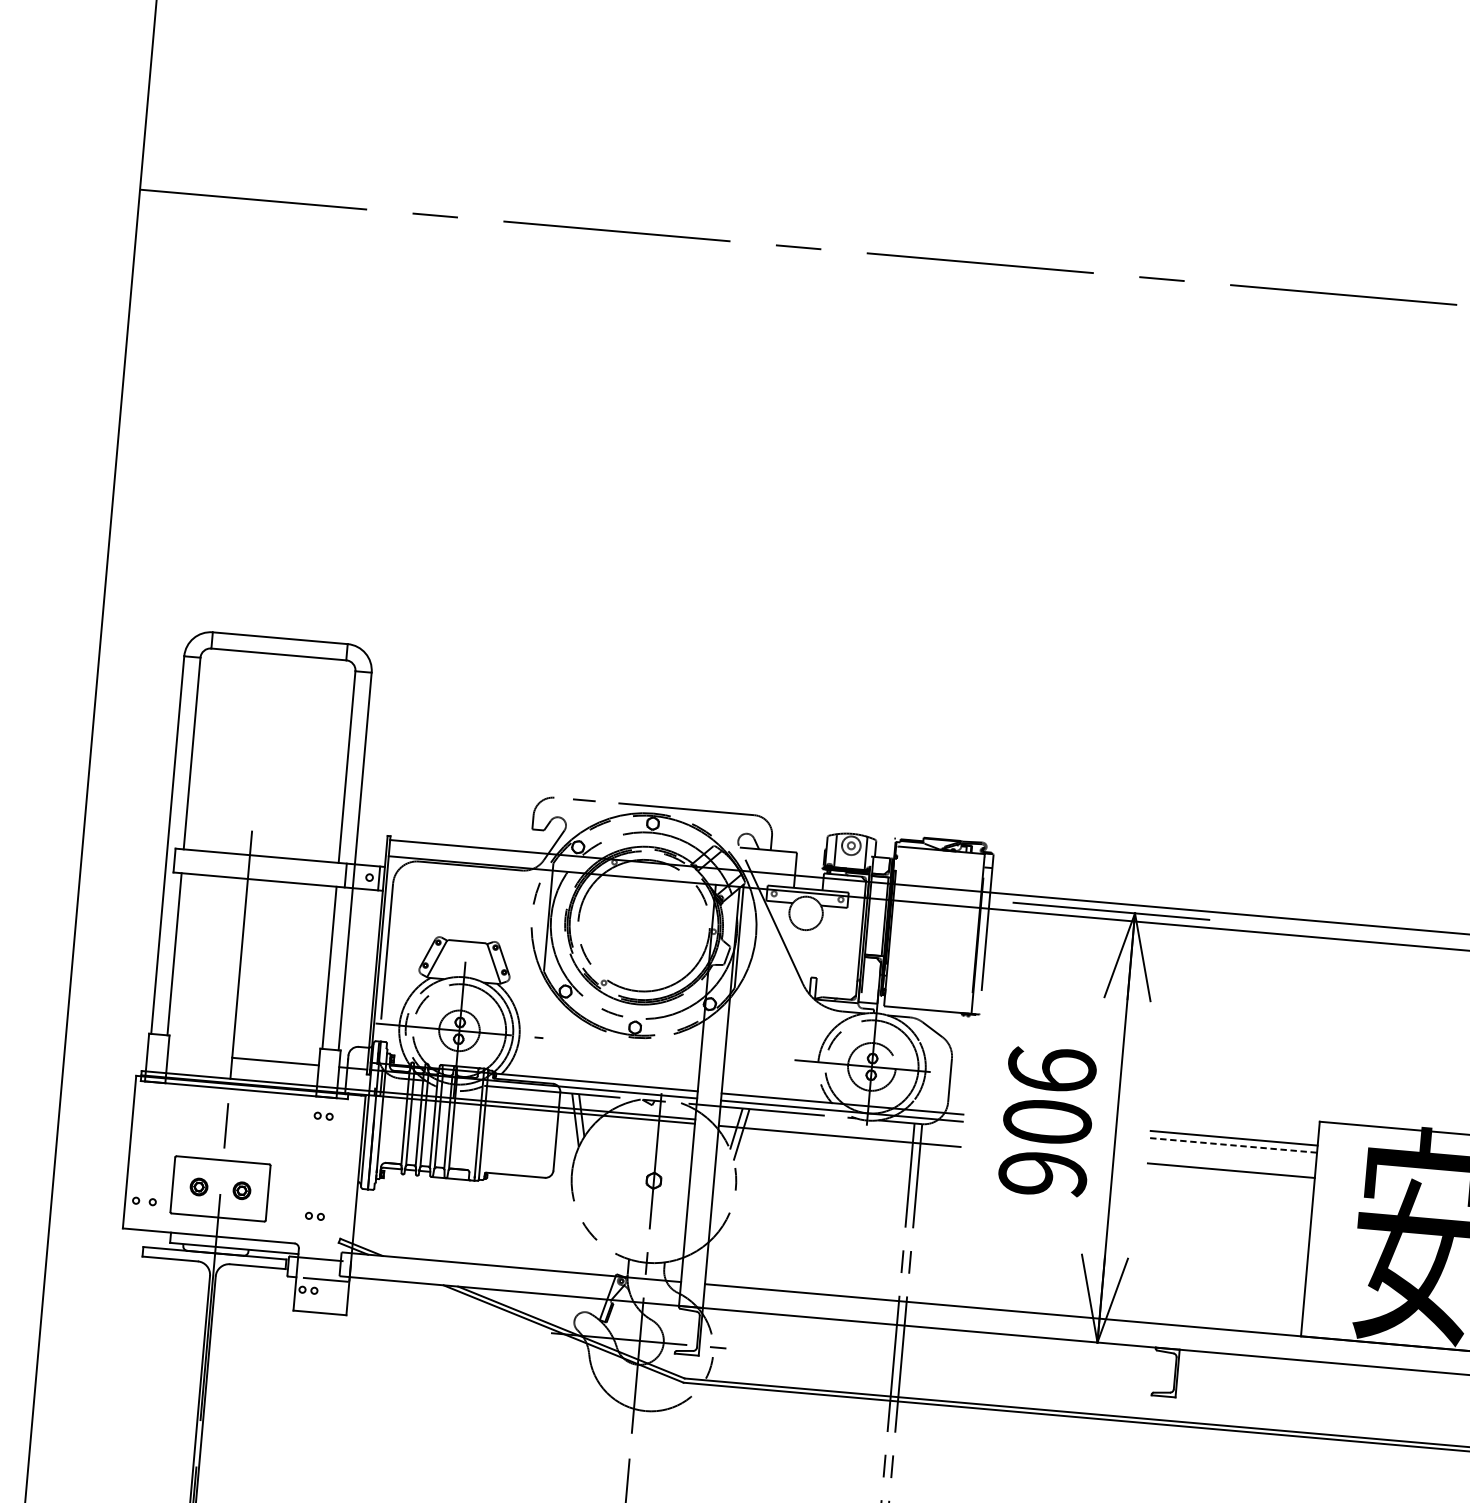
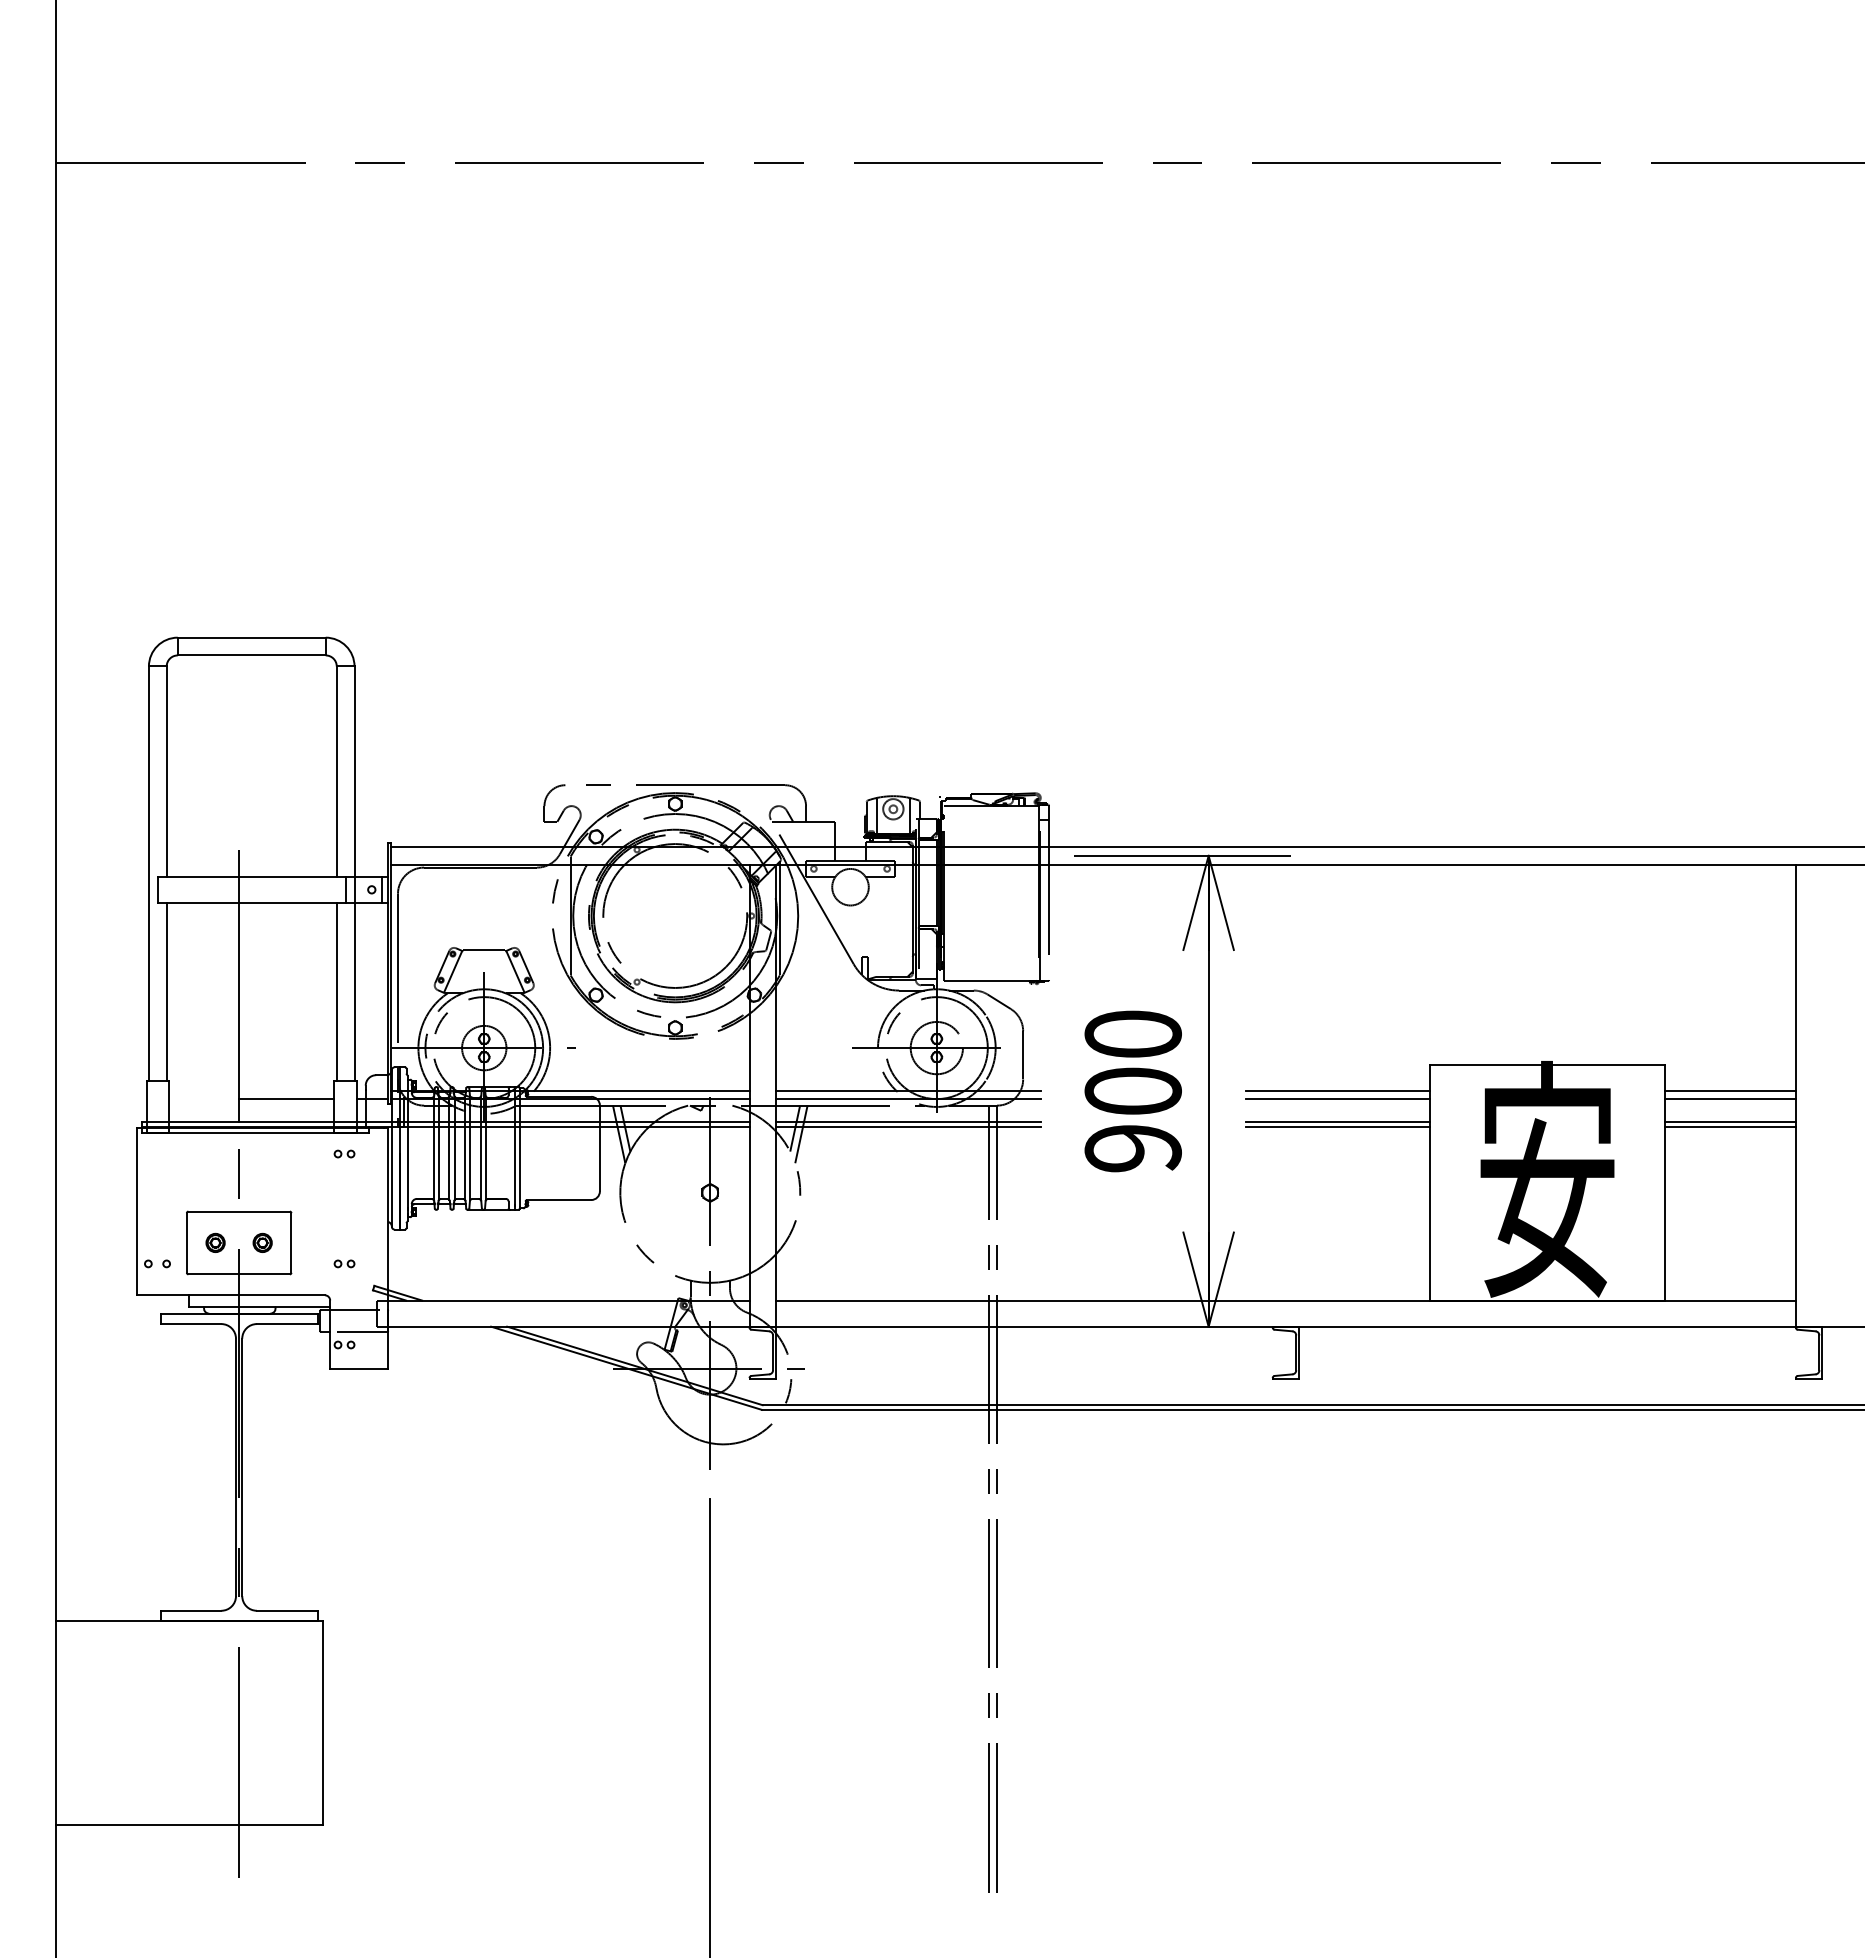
text: (1051, 1069) -> (1132, 1033), 906 -> 900
line: (839, 1132) -> (907, 1122), added
line: (1233, 1145) -> (1338, 1099), dashed -> solid
line: (1231, 1166) -> (1337, 1122), added

